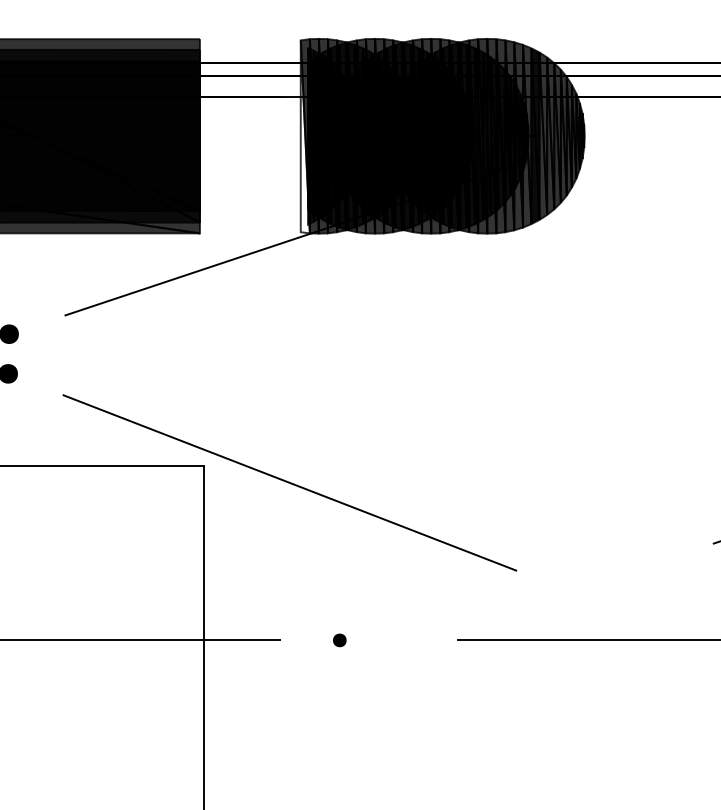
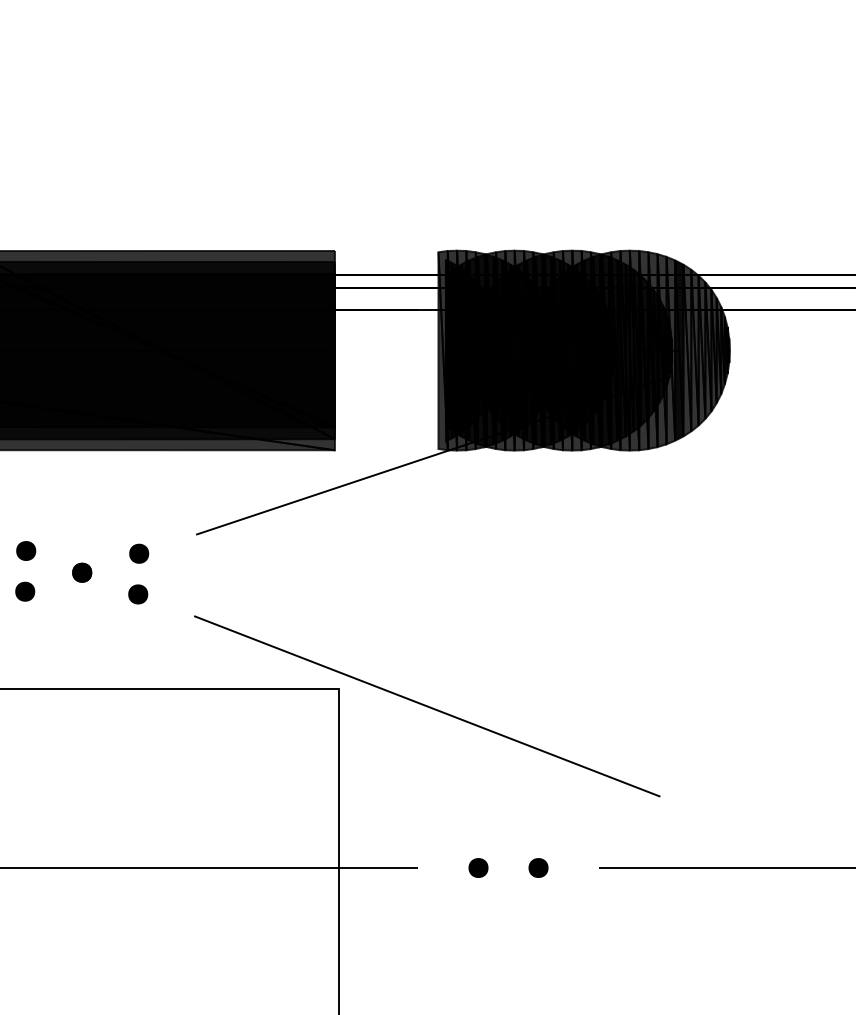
fill: (304, 137) -> (442, 351), added
part: (339, 639) -> (478, 867), size x1.43
part: (398, 639) -> (538, 867), added

